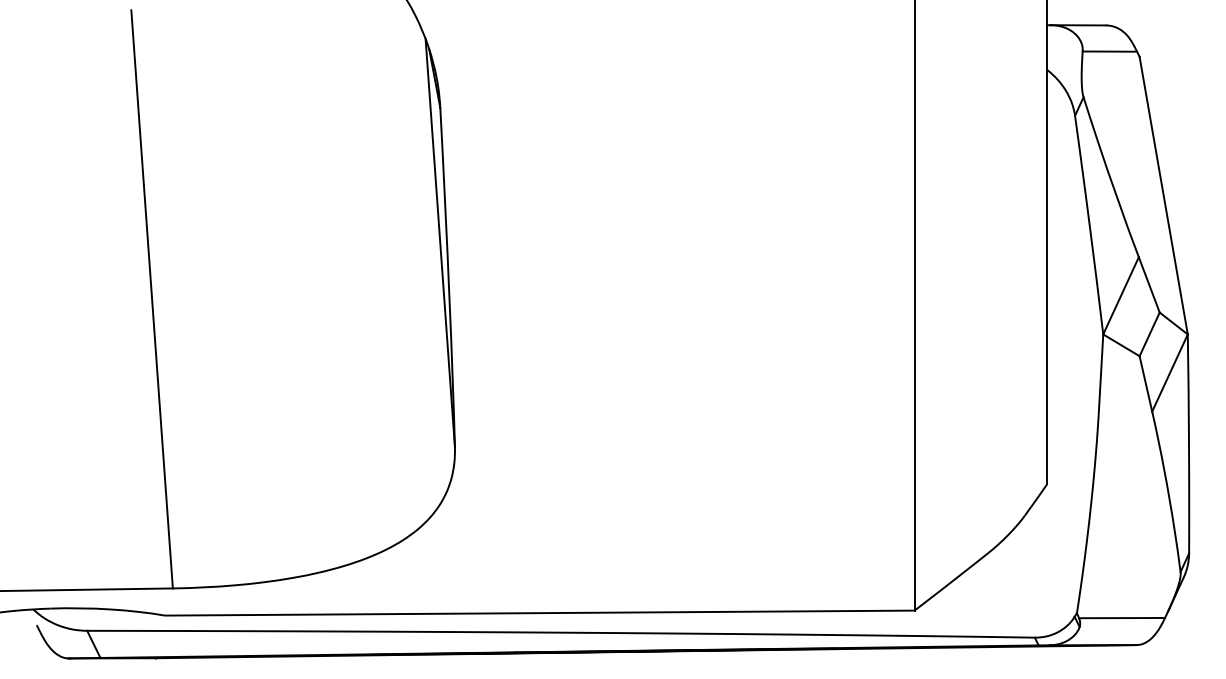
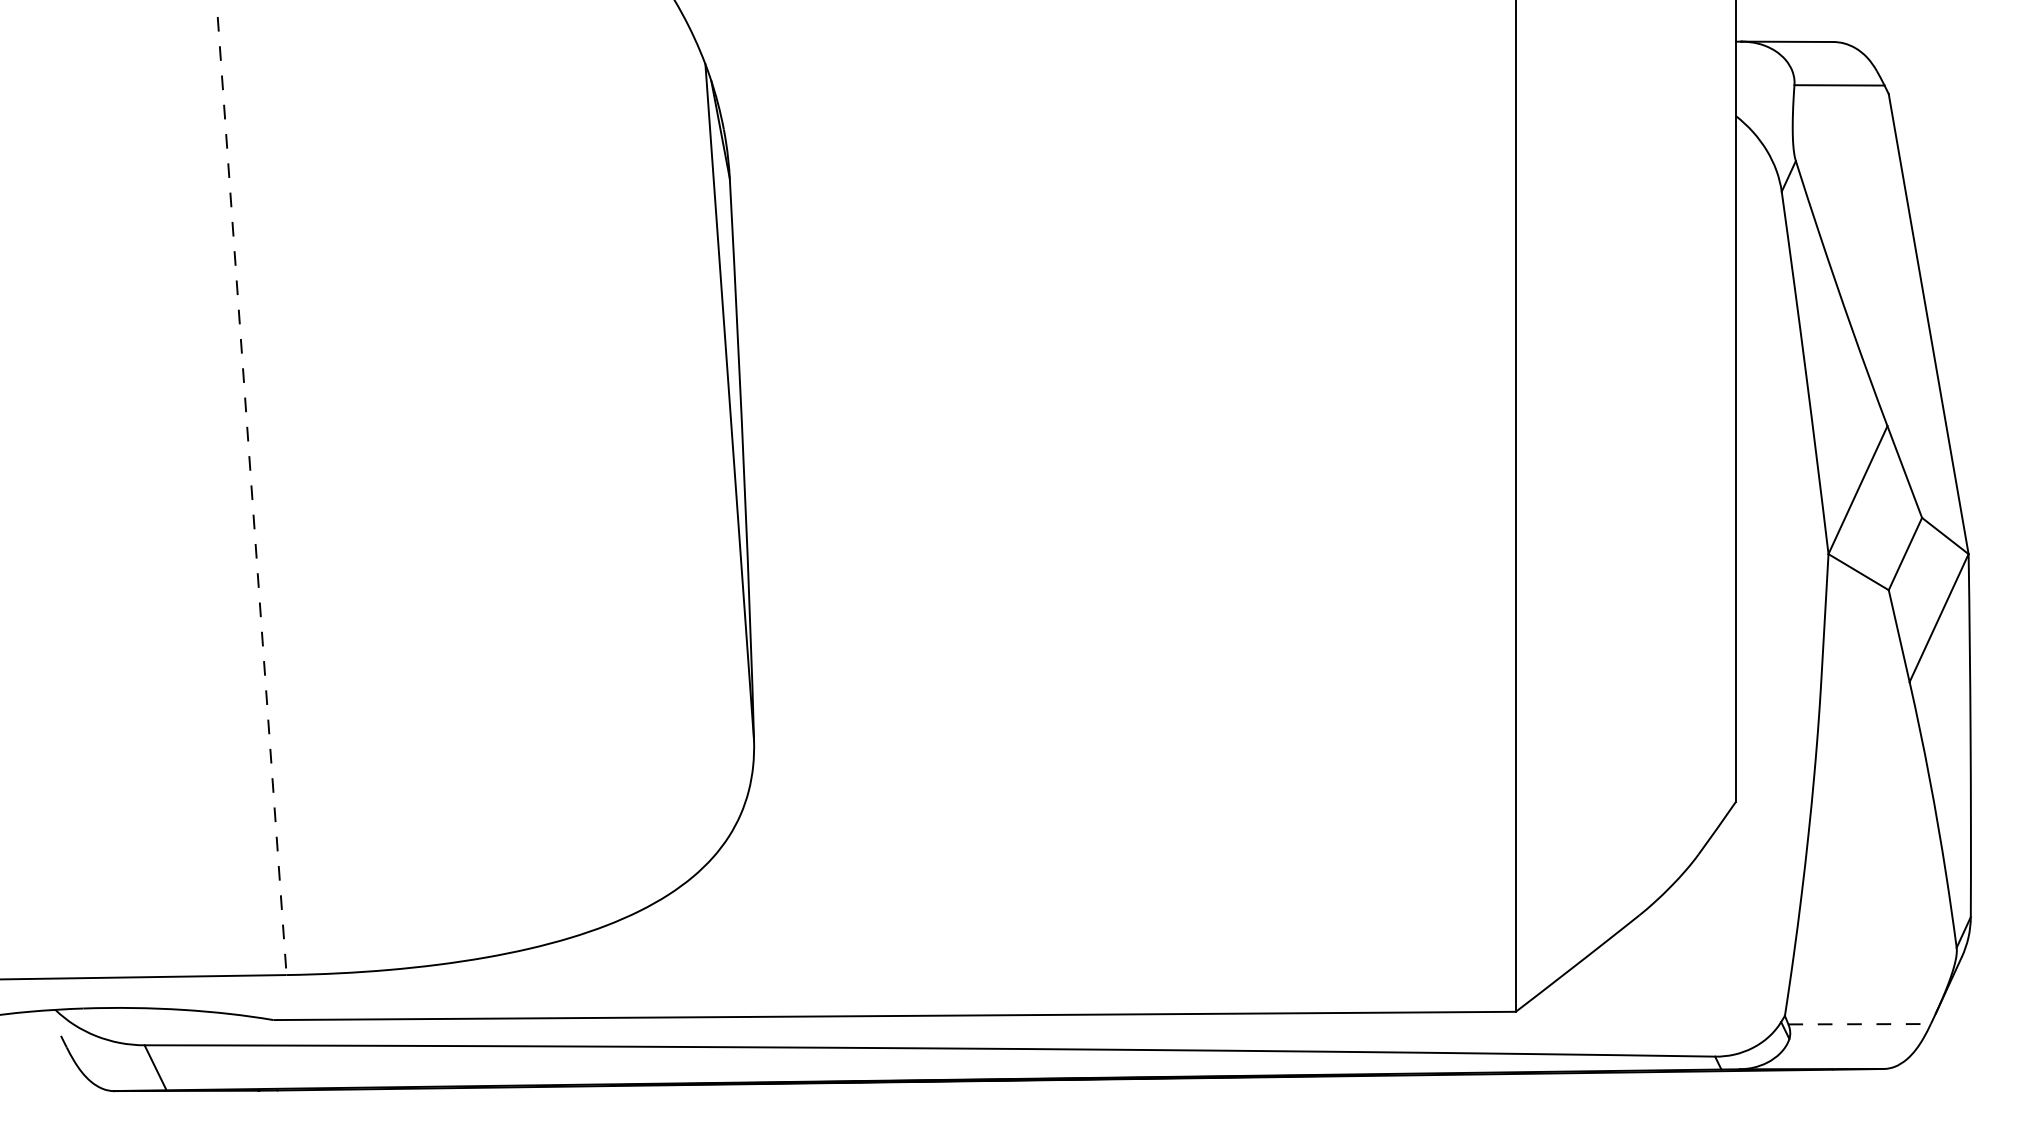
line: (152, 299) -> (252, 496), solid -> dashed
line: (1122, 618) -> (1860, 1024), solid -> dashed

